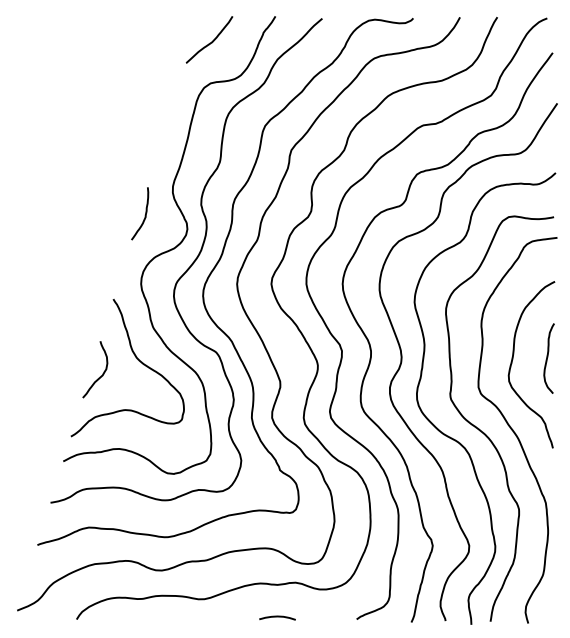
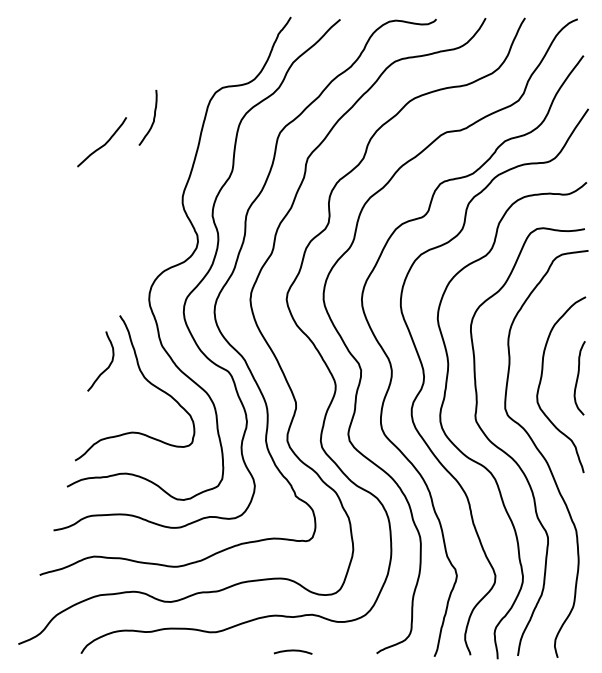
curve: (211, 41) -> (104, 143), moved
curve: (144, 215) -> (152, 119), moved
curve: (102, 373) -> (108, 365), moved

